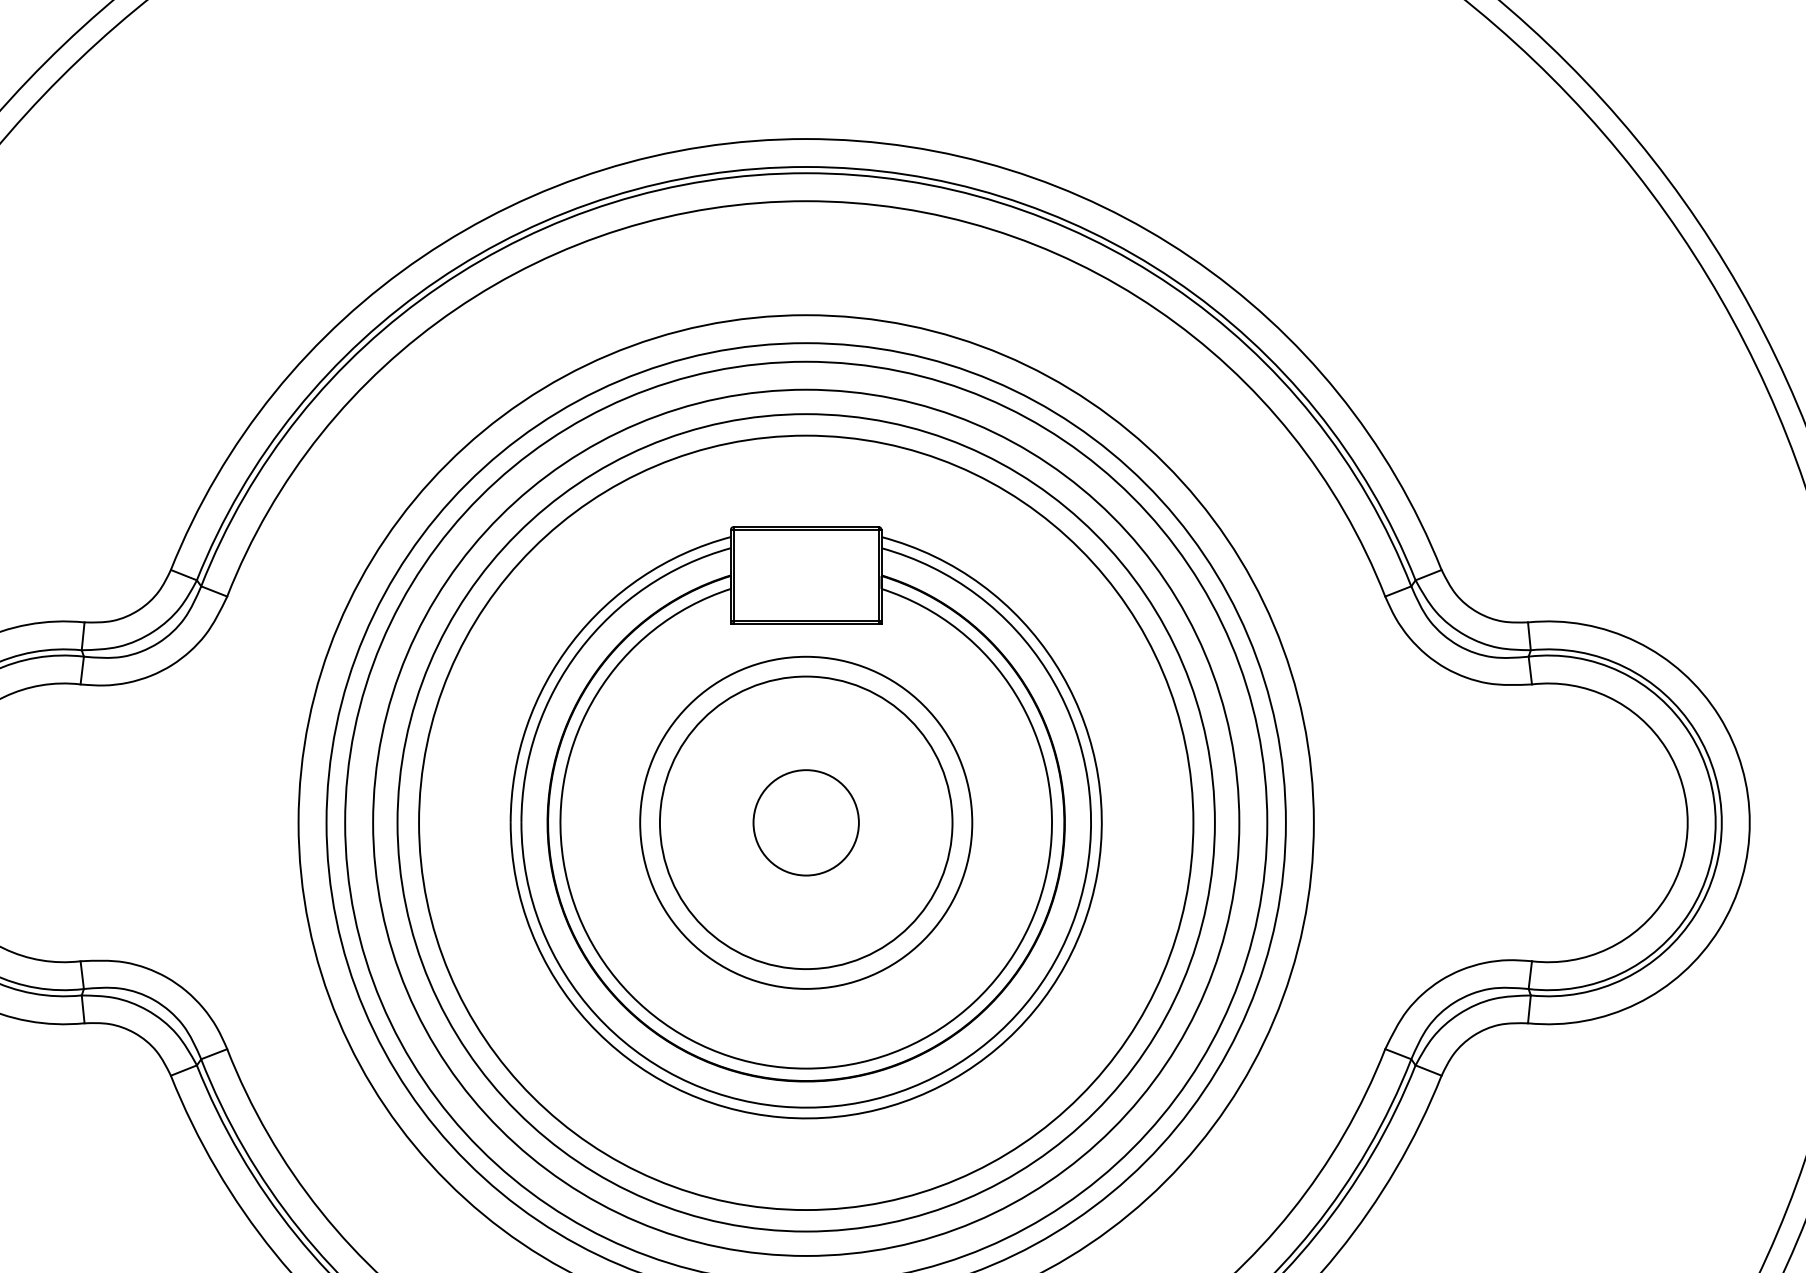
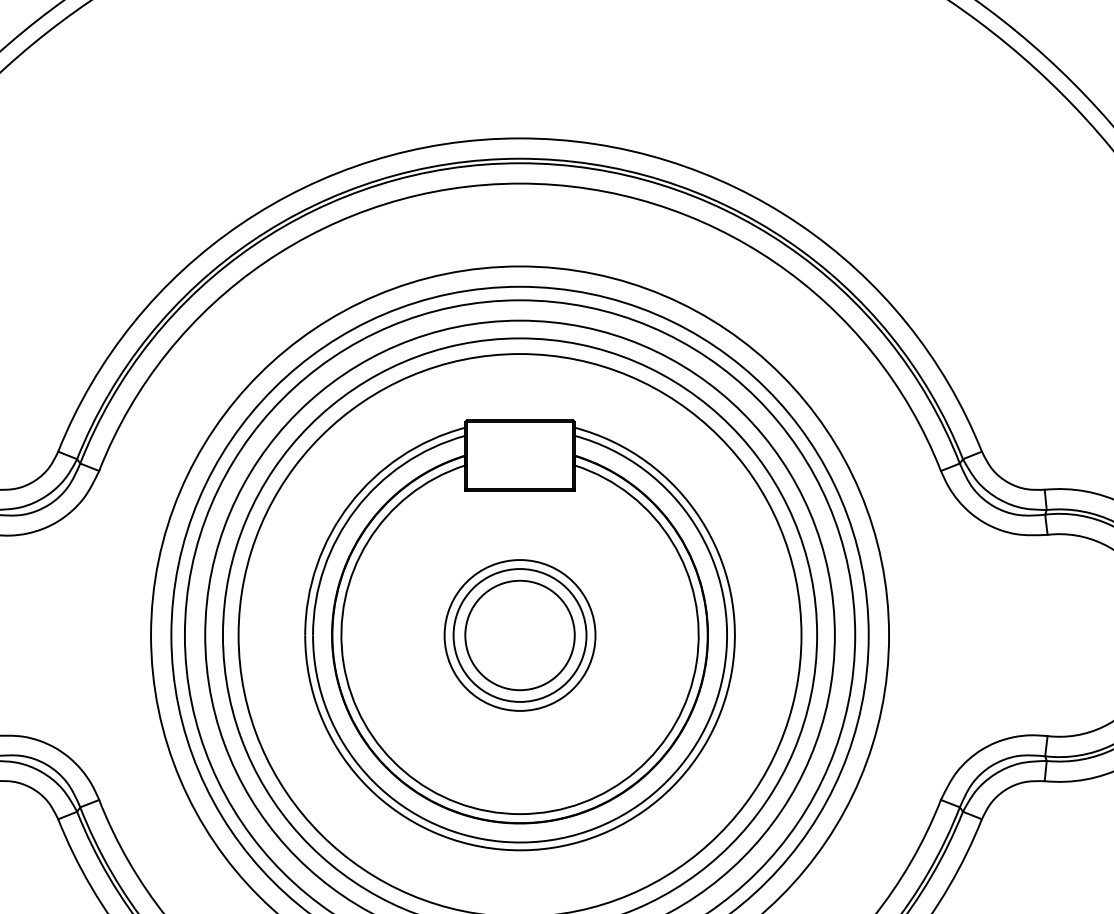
circle: (805, 822) -> (519, 635), size x0.62
circle: (805, 822) -> (519, 635), size x1.43
circle: (806, 822) -> (520, 635), size x0.62

